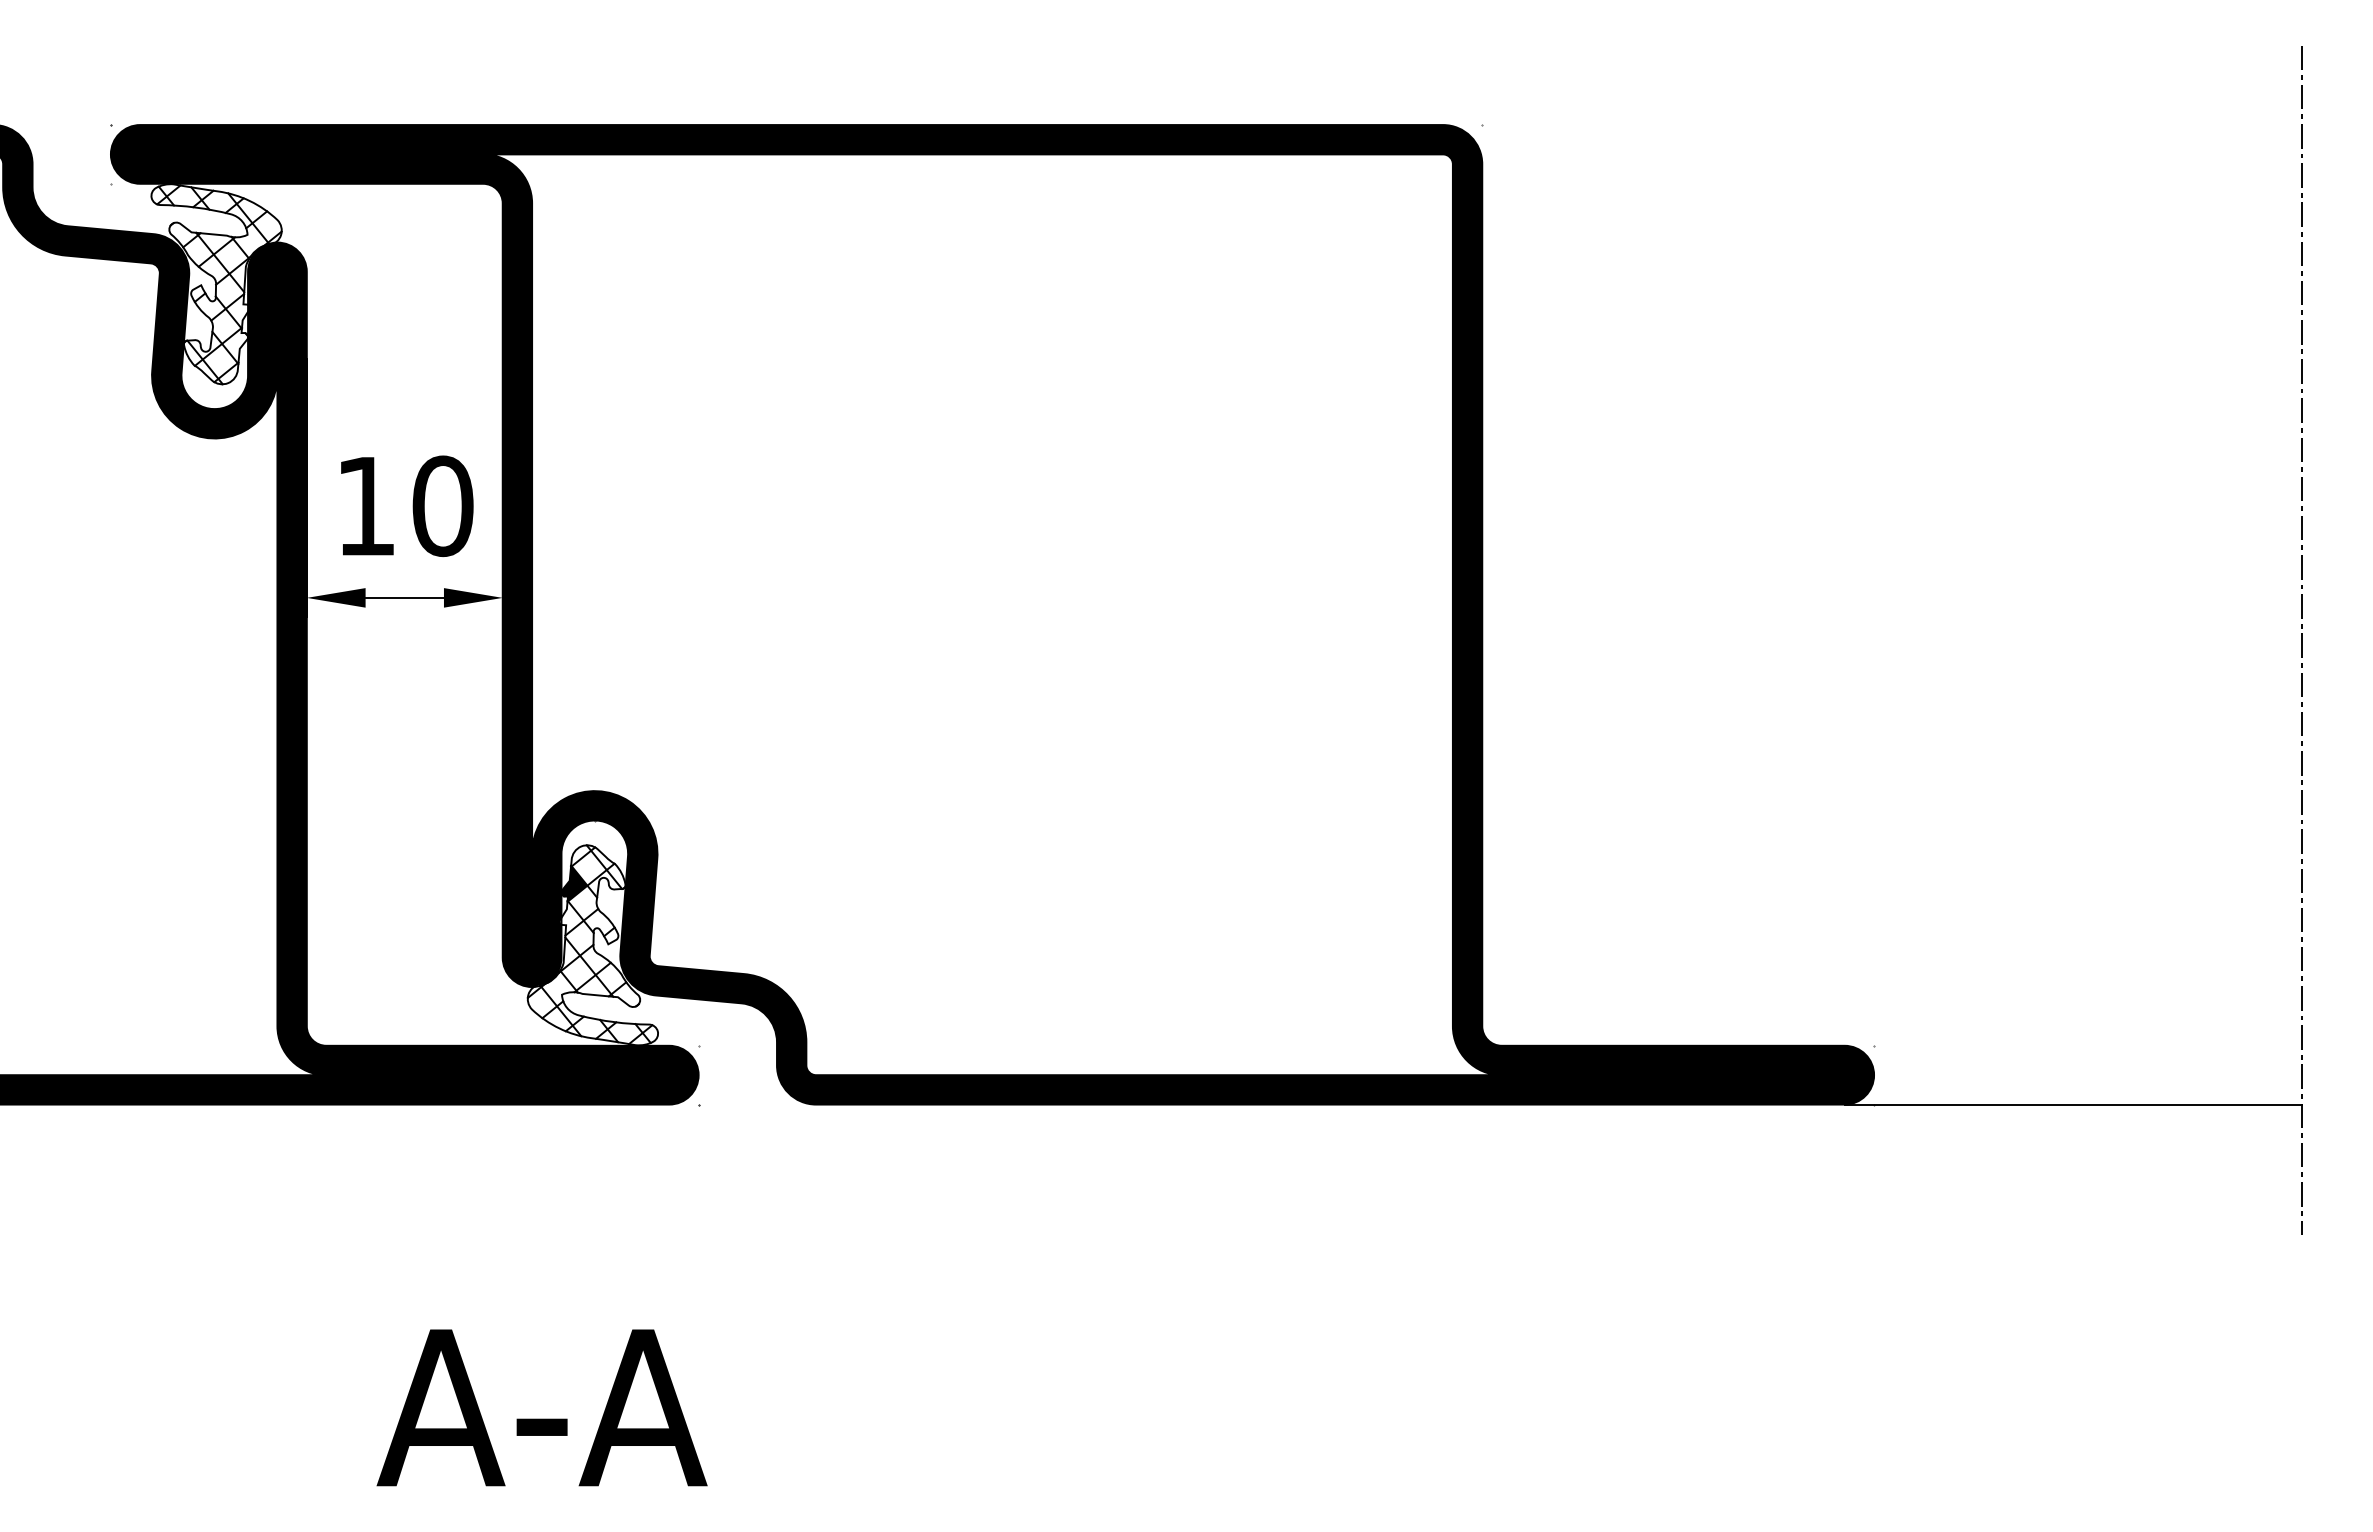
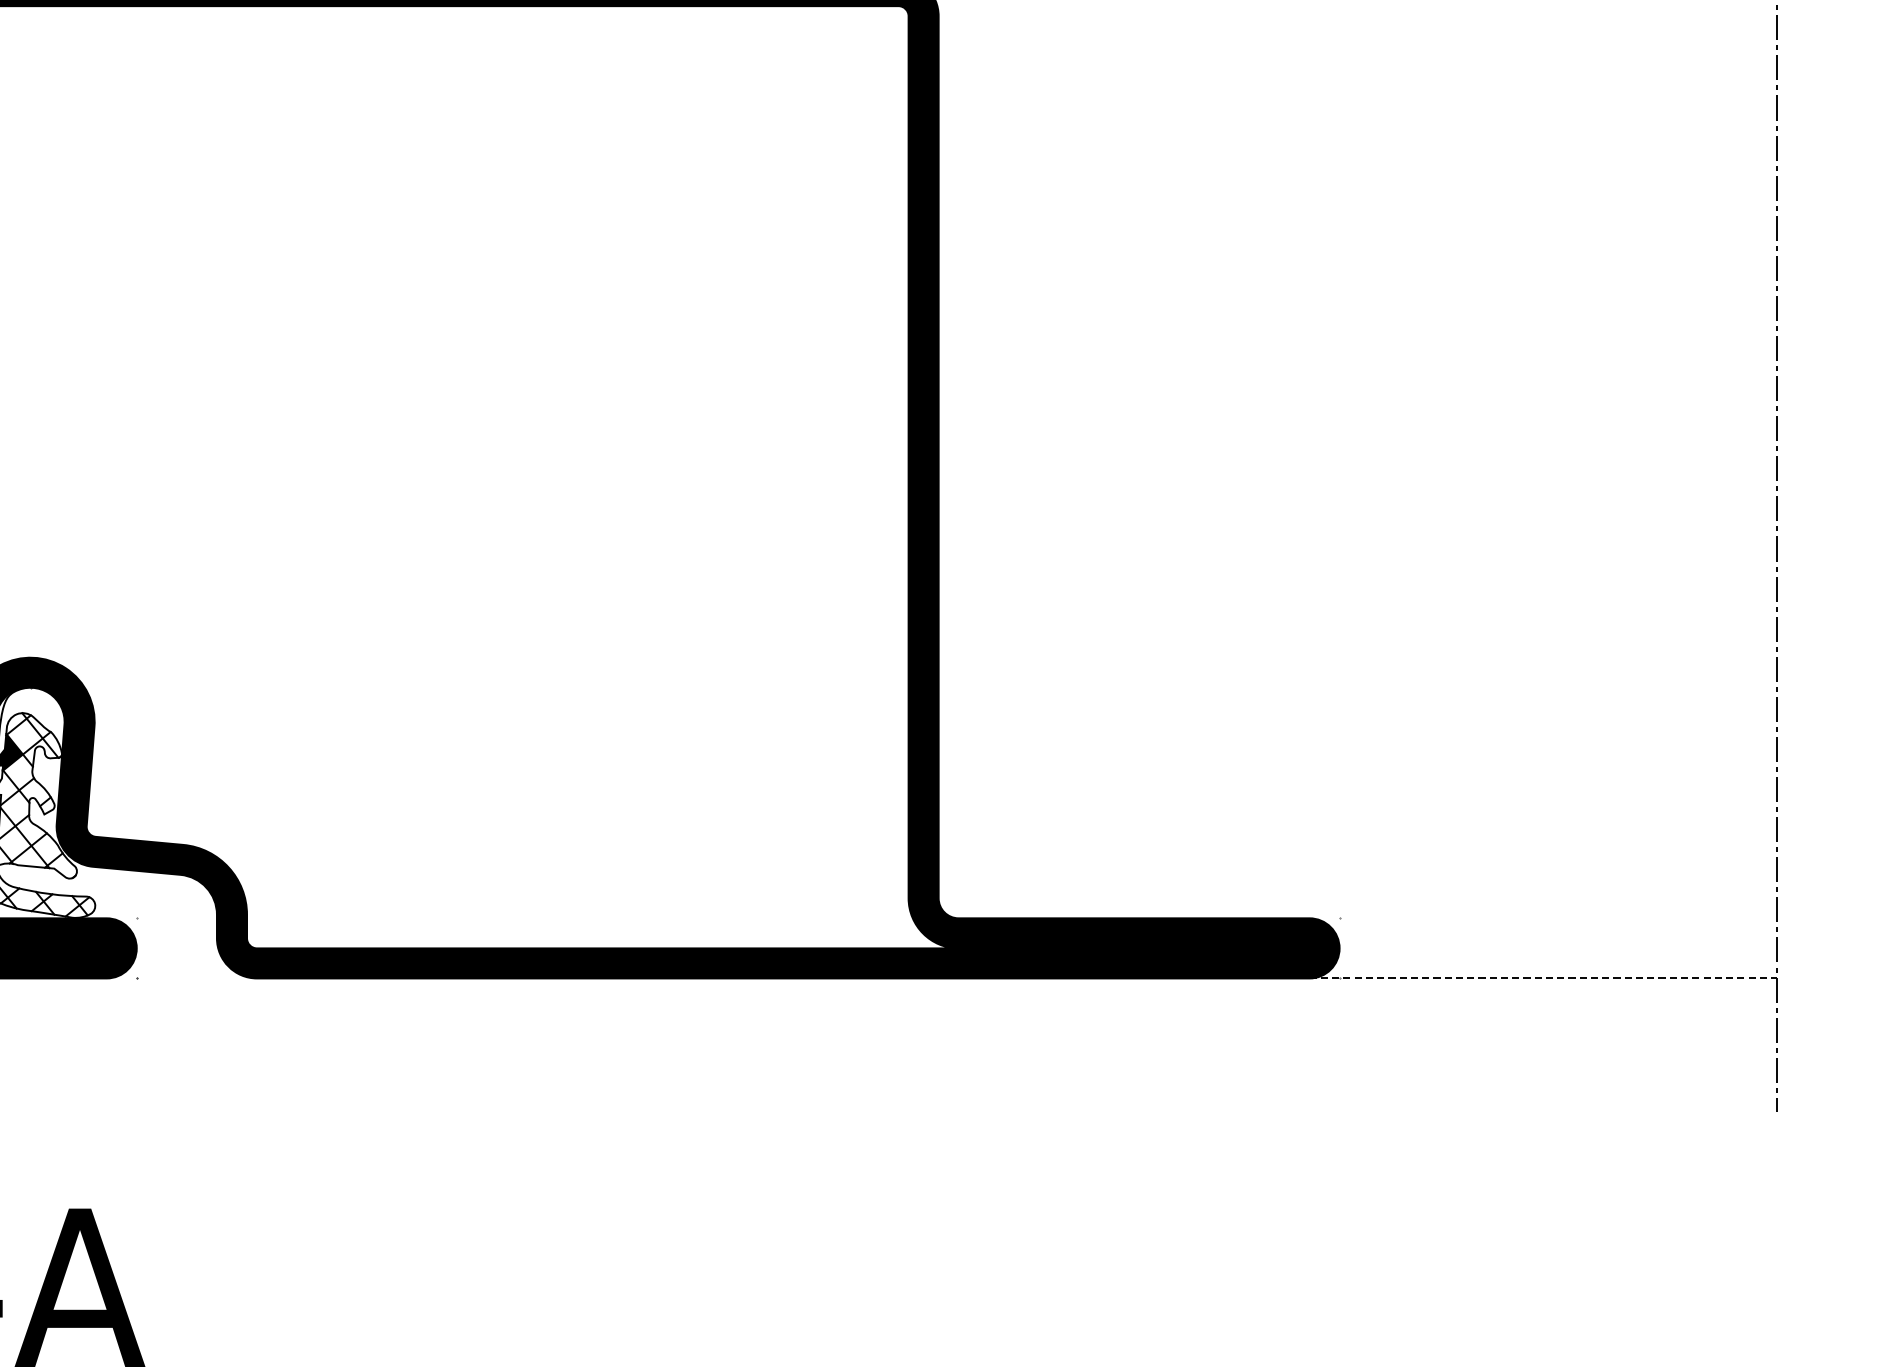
line: (2073, 1104) -> (1543, 978), solid -> dashed

